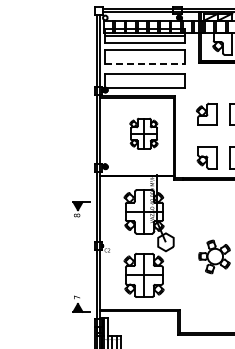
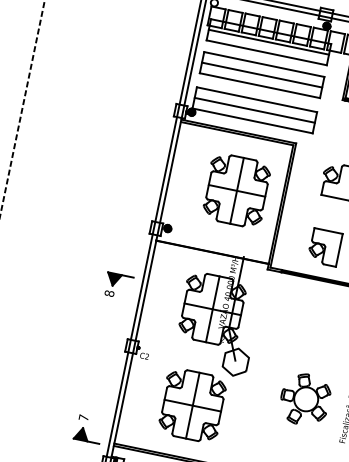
line: (144, 57) -> (261, 75), added
line: (144, 64) -> (259, 85), dashed -> solid
line: (144, 80) -> (254, 110), added
part: (143, 133) -> (235, 190), size x1.43

